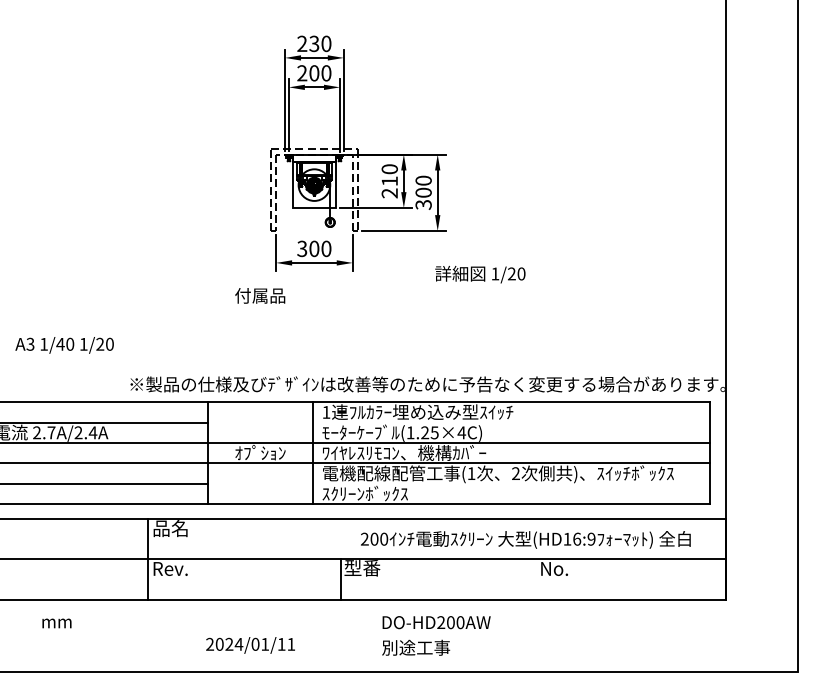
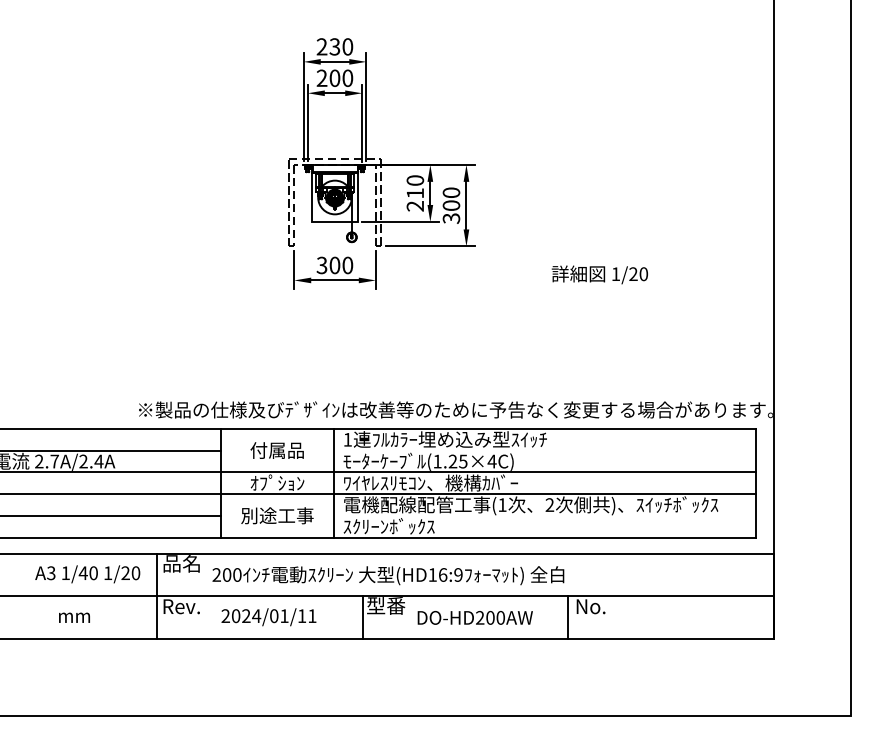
text: (479, 274) -> (599, 274), moved
text: (259, 295) -> (276, 450), moved
text: (64, 345) -> (87, 574), moved
text: (525, 539) -> (388, 575), moved
line: (533, 579) -> (568, 617), added
text: (435, 622) -> (474, 617), moved
text: (56, 623) -> (74, 617), moved
text: (250, 645) -> (268, 617), moved
text: (416, 647) -> (277, 515), moved

